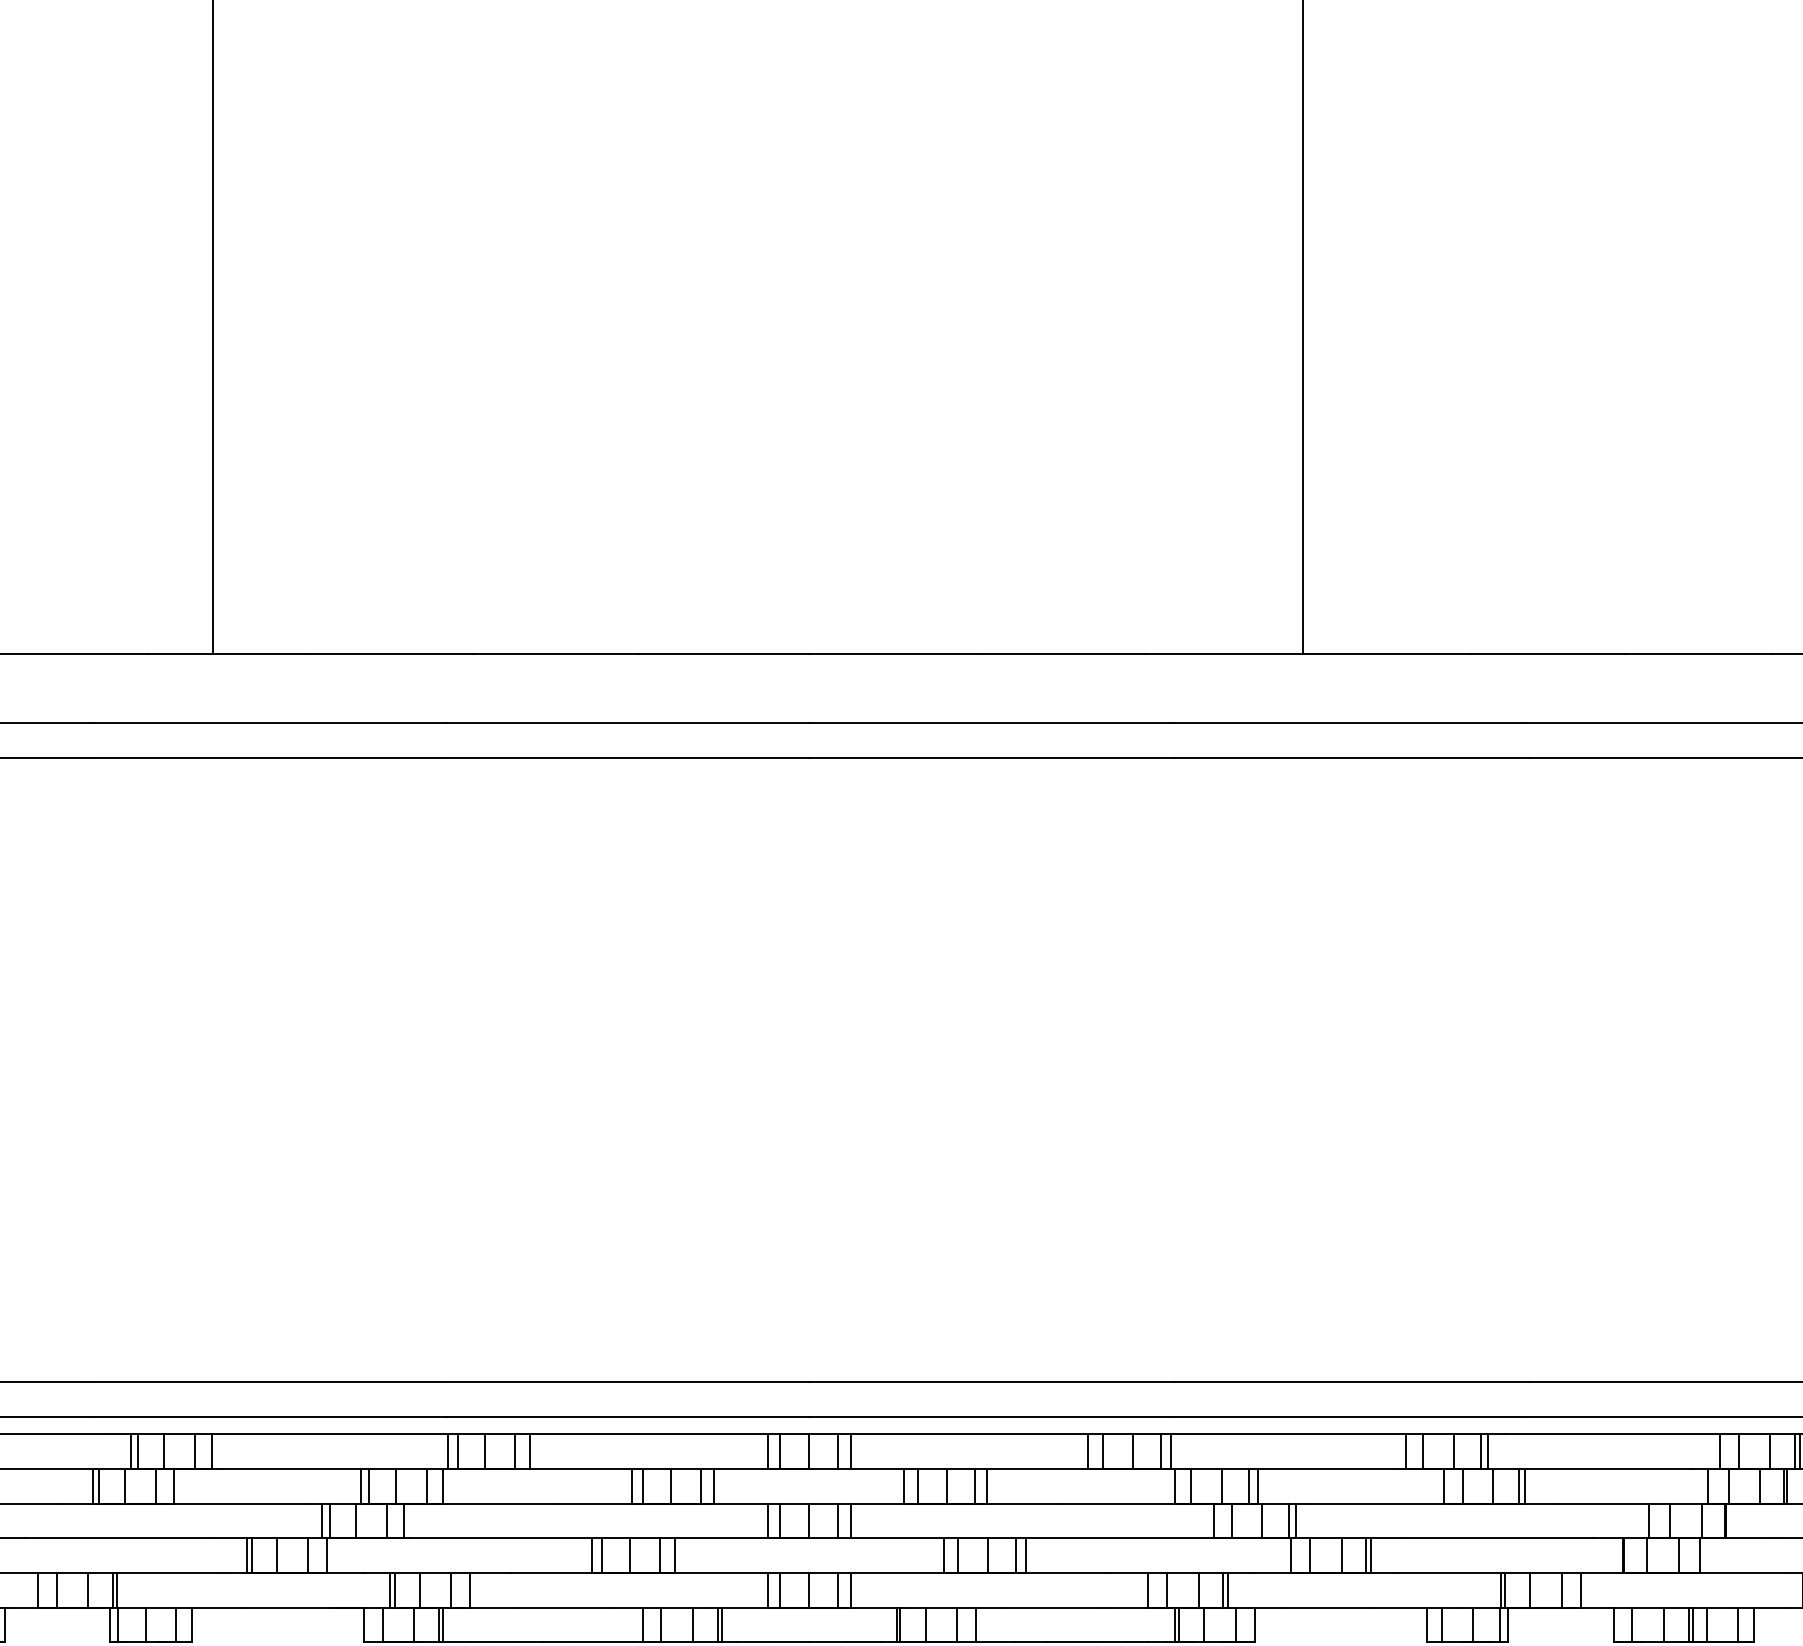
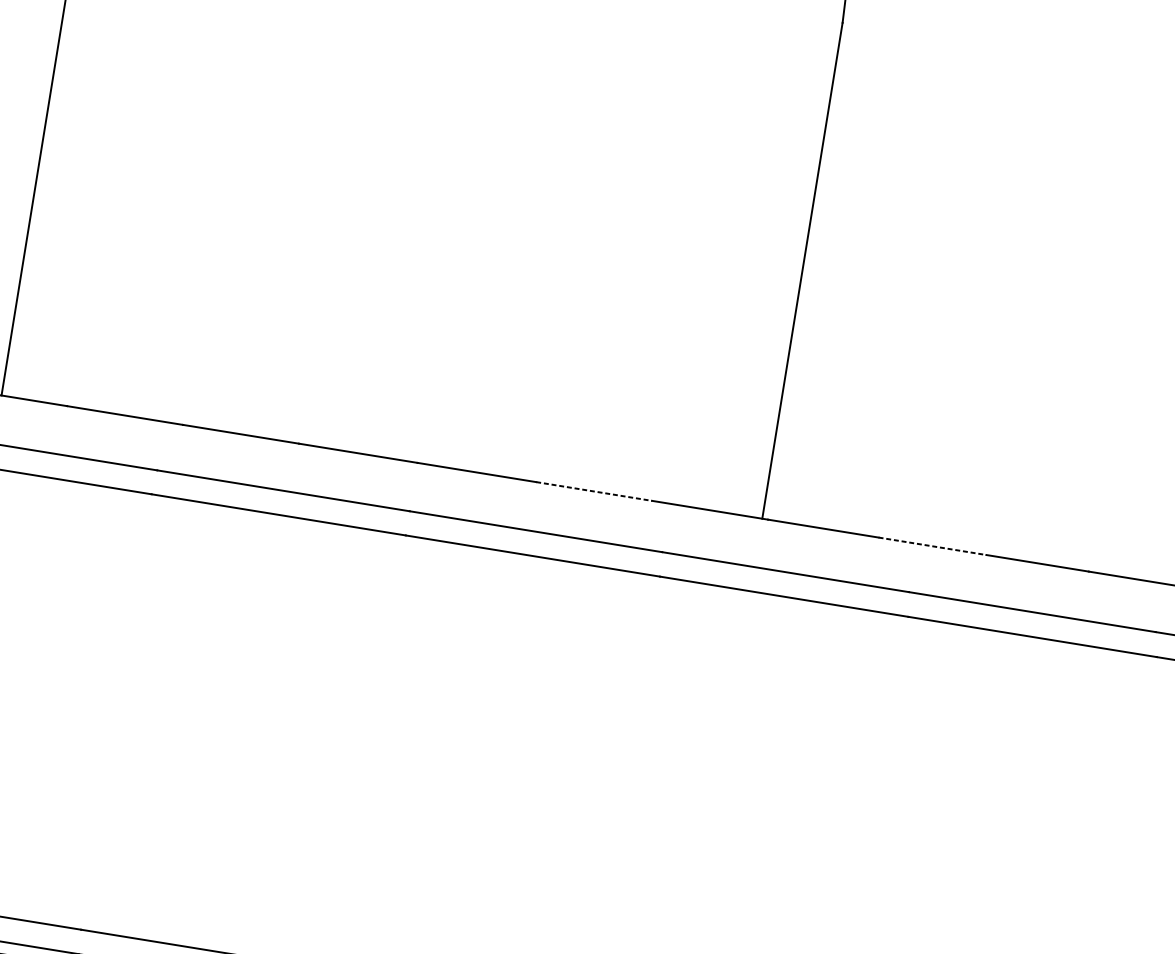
line: (1062, 653) -> (594, 491), solid -> dashed
line: (1548, 653) -> (933, 546), solid -> dashed

